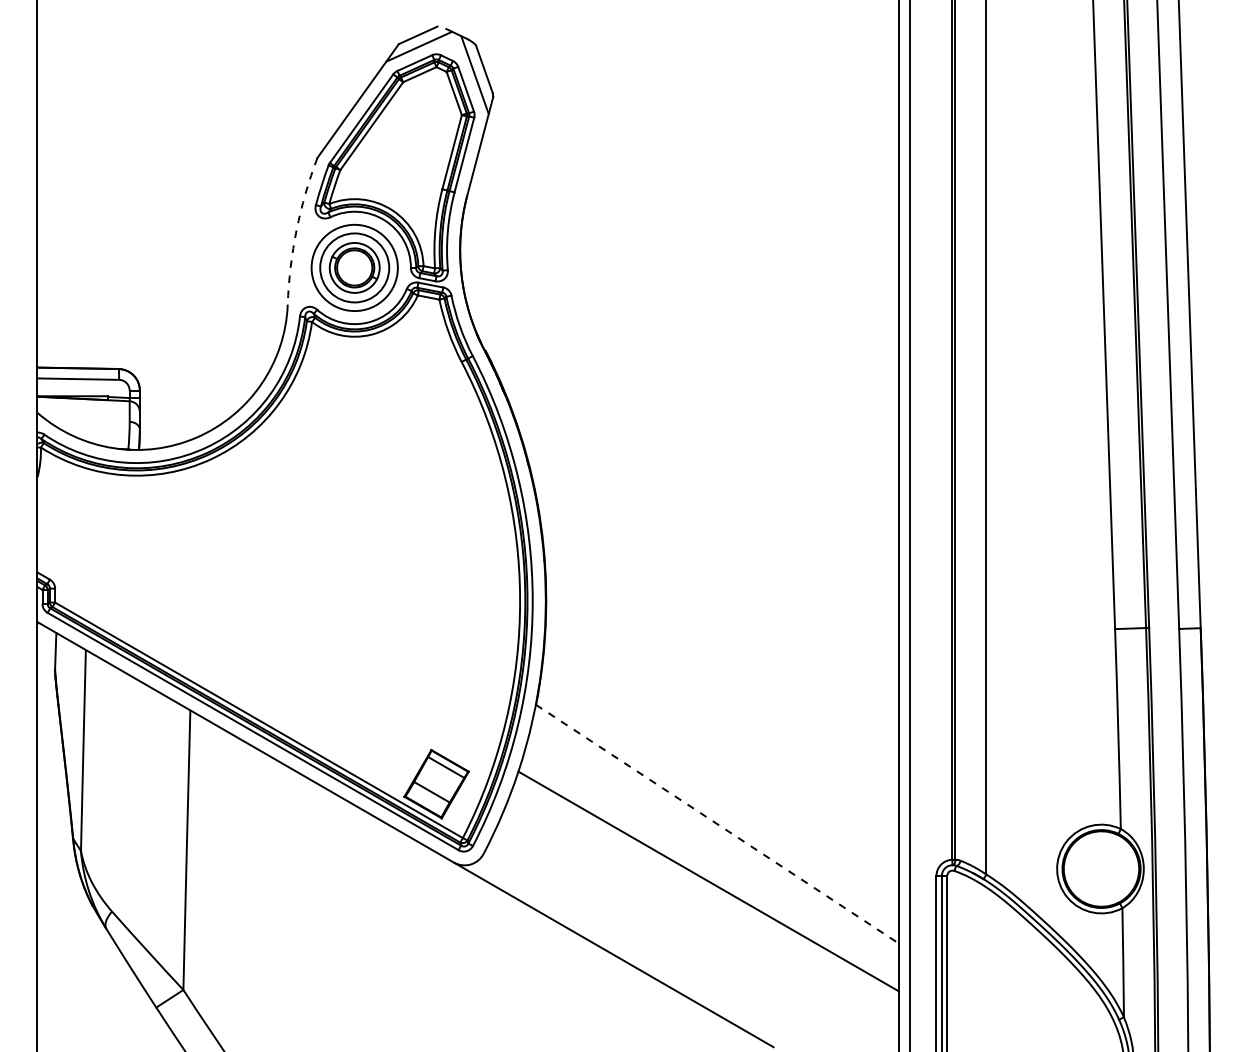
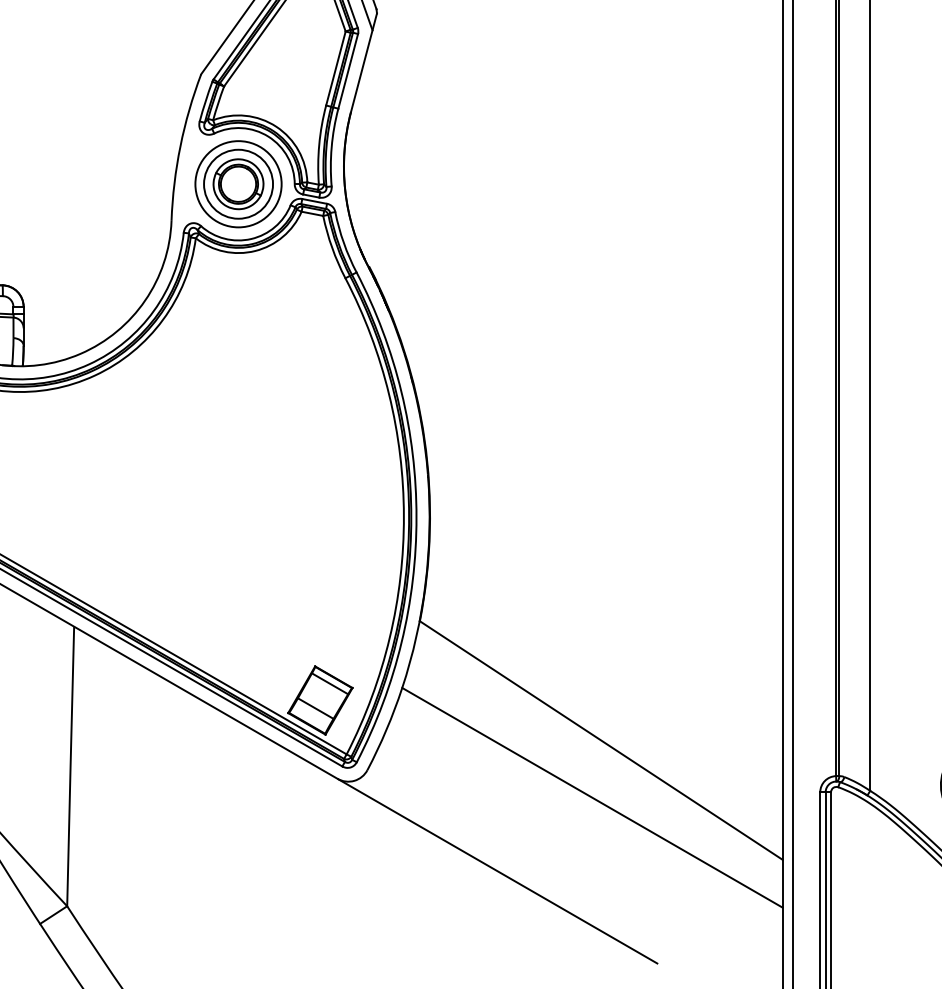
arc: (296, 230) -> (180, 146), dashed -> solid
line: (717, 824) -> (601, 740), dashed -> solid

